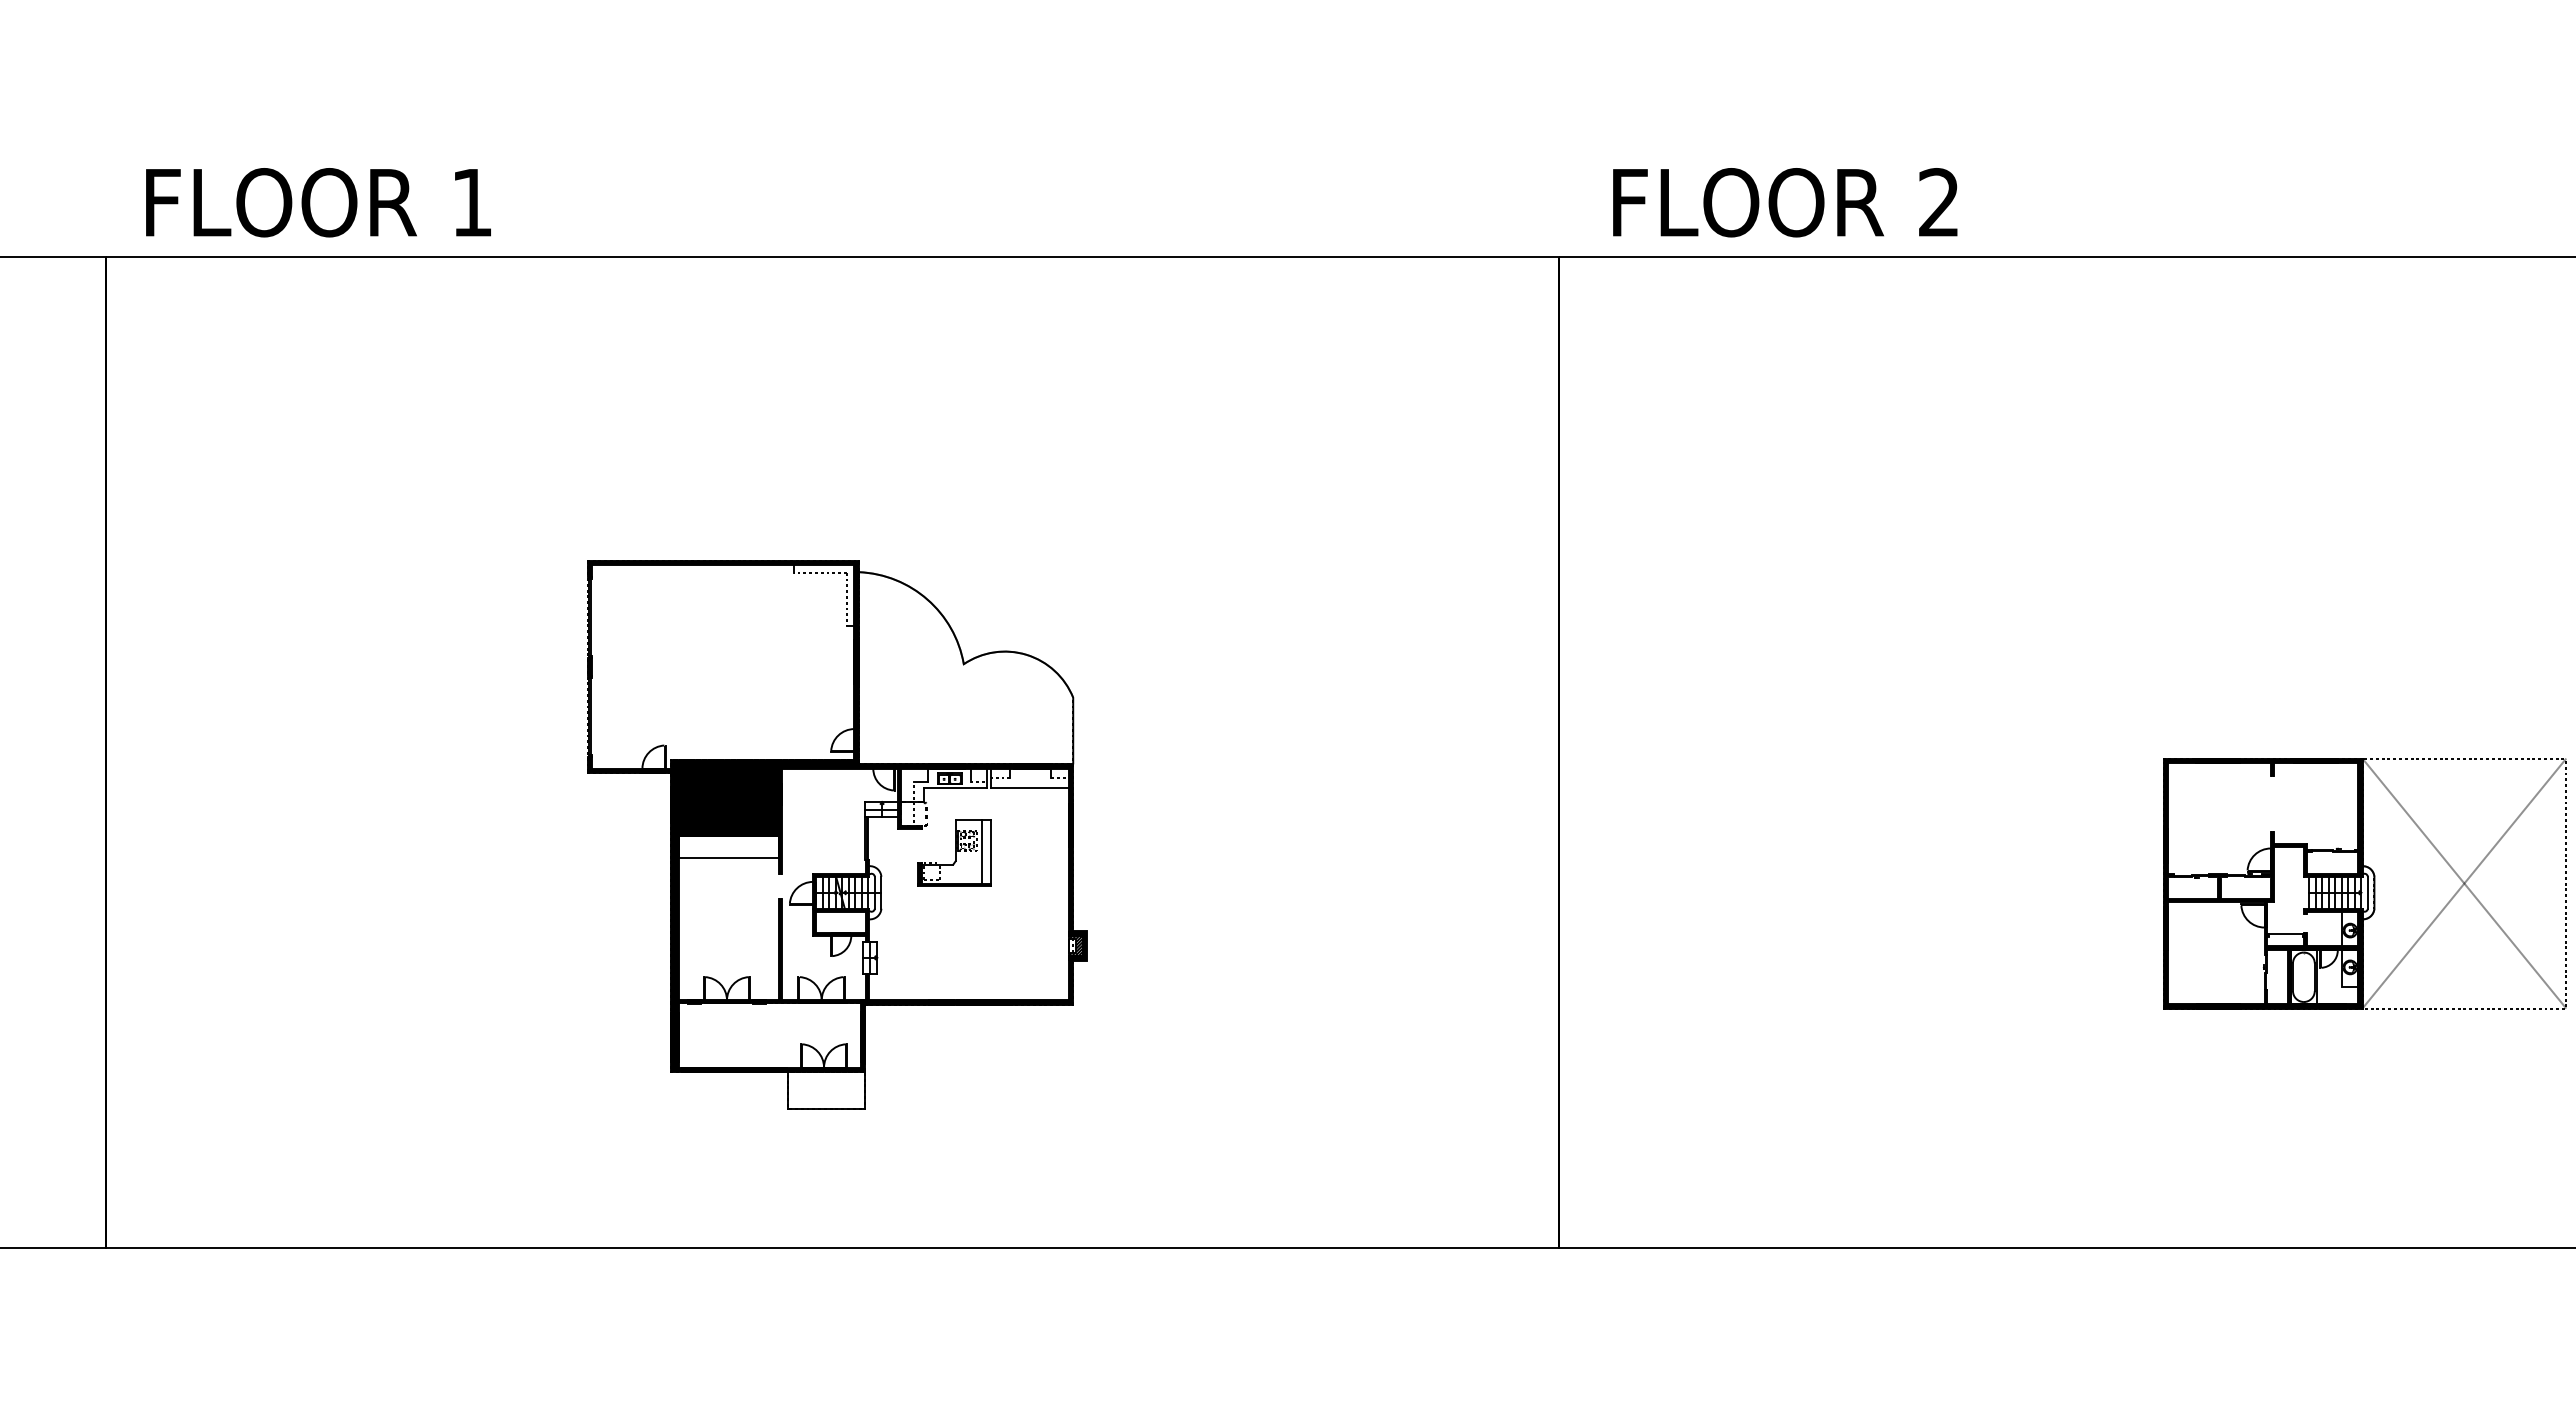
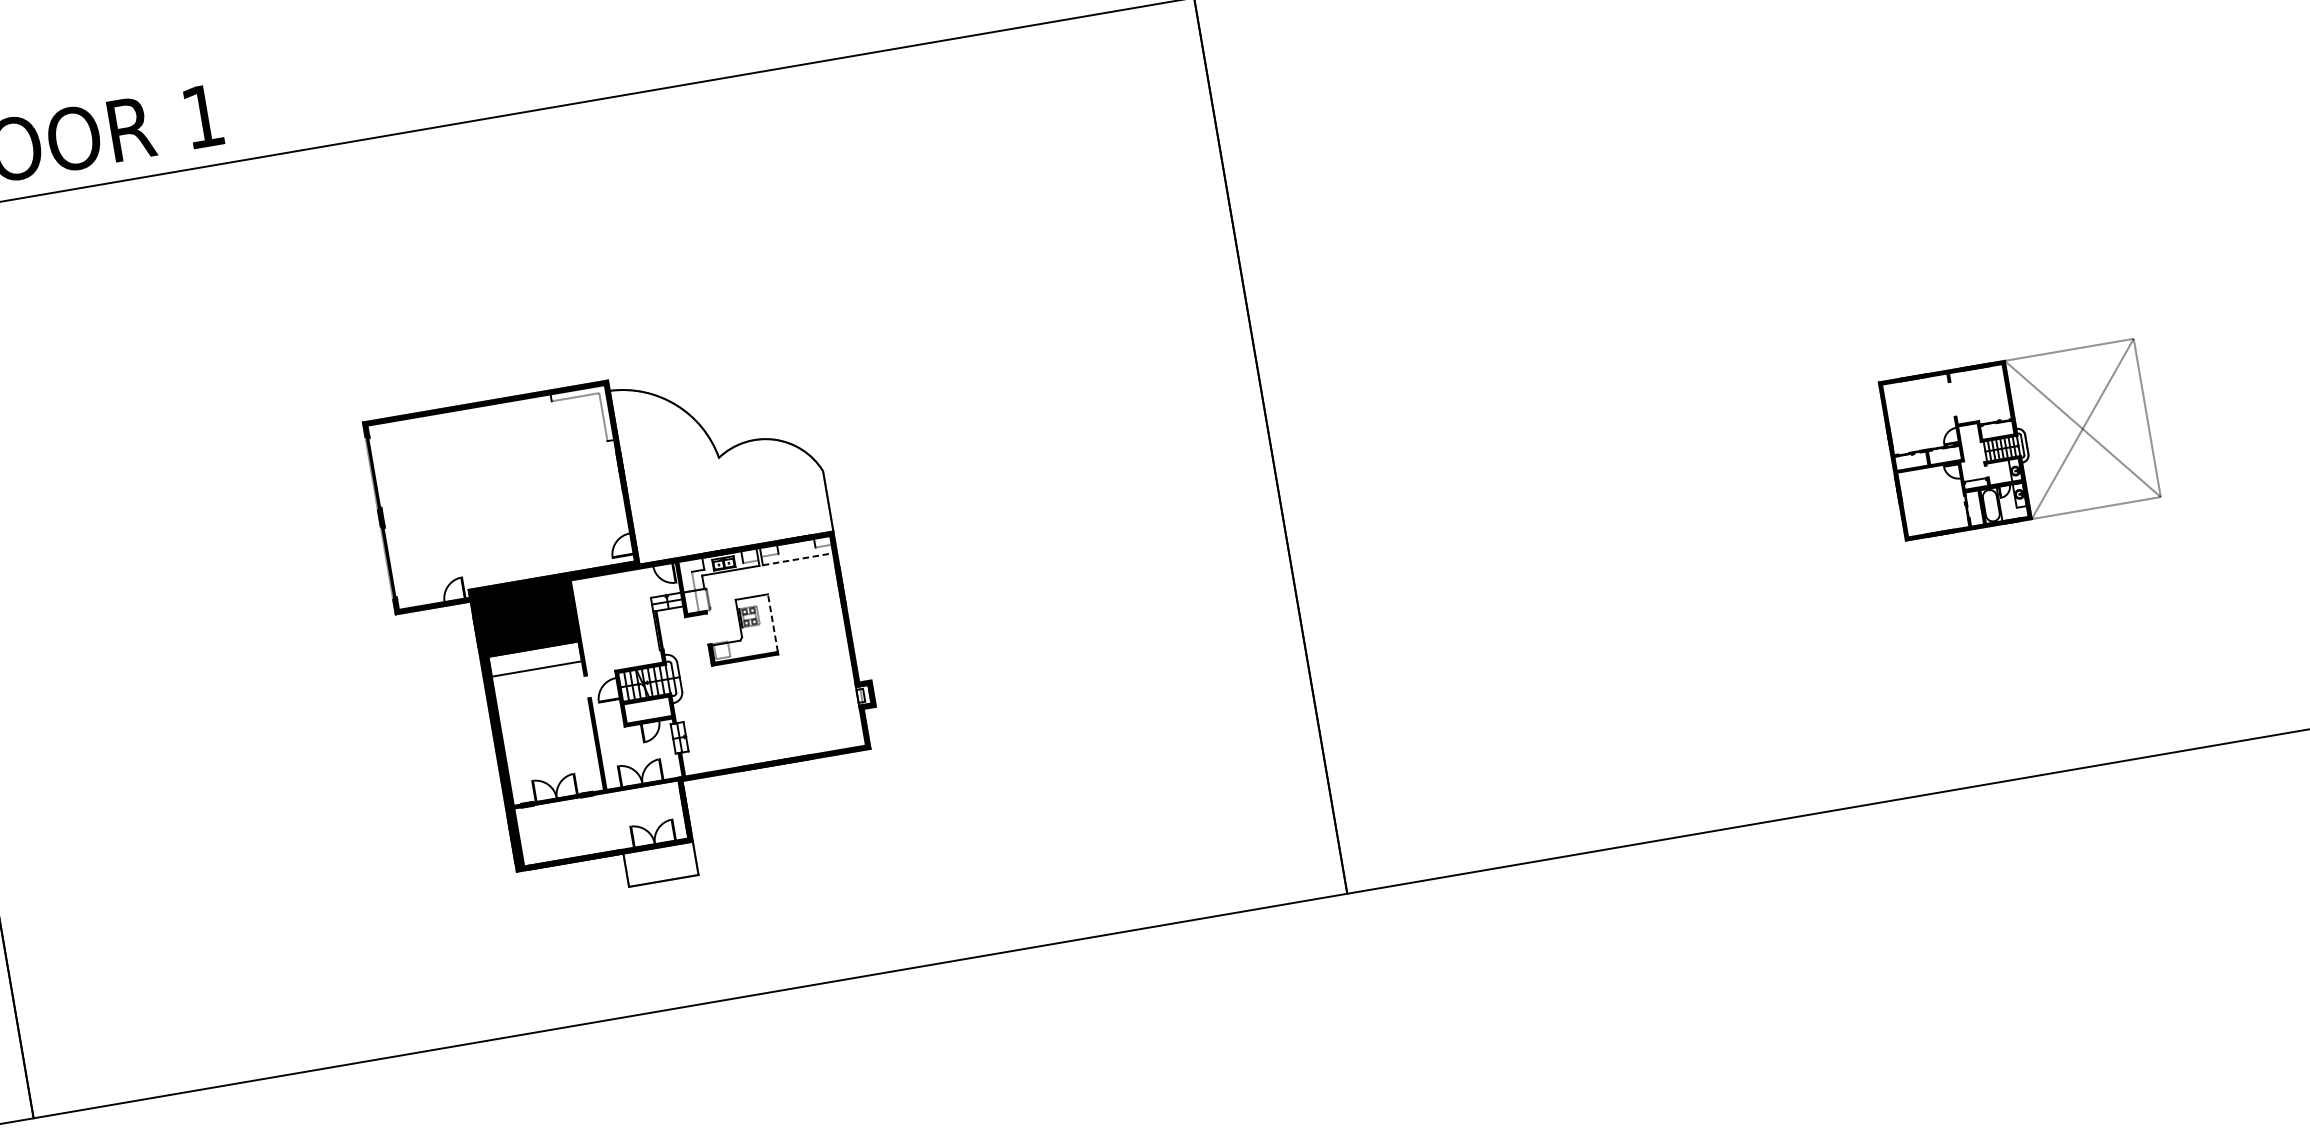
line: (1030, 787) -> (798, 559), solid -> dashed
line: (981, 851) -> (763, 624), removed
line: (991, 851) -> (772, 622), solid -> dashed
part: (2364, 883) -> (2019, 439), size x0.7
hatch: (1075, 945) -> (863, 694), removed

